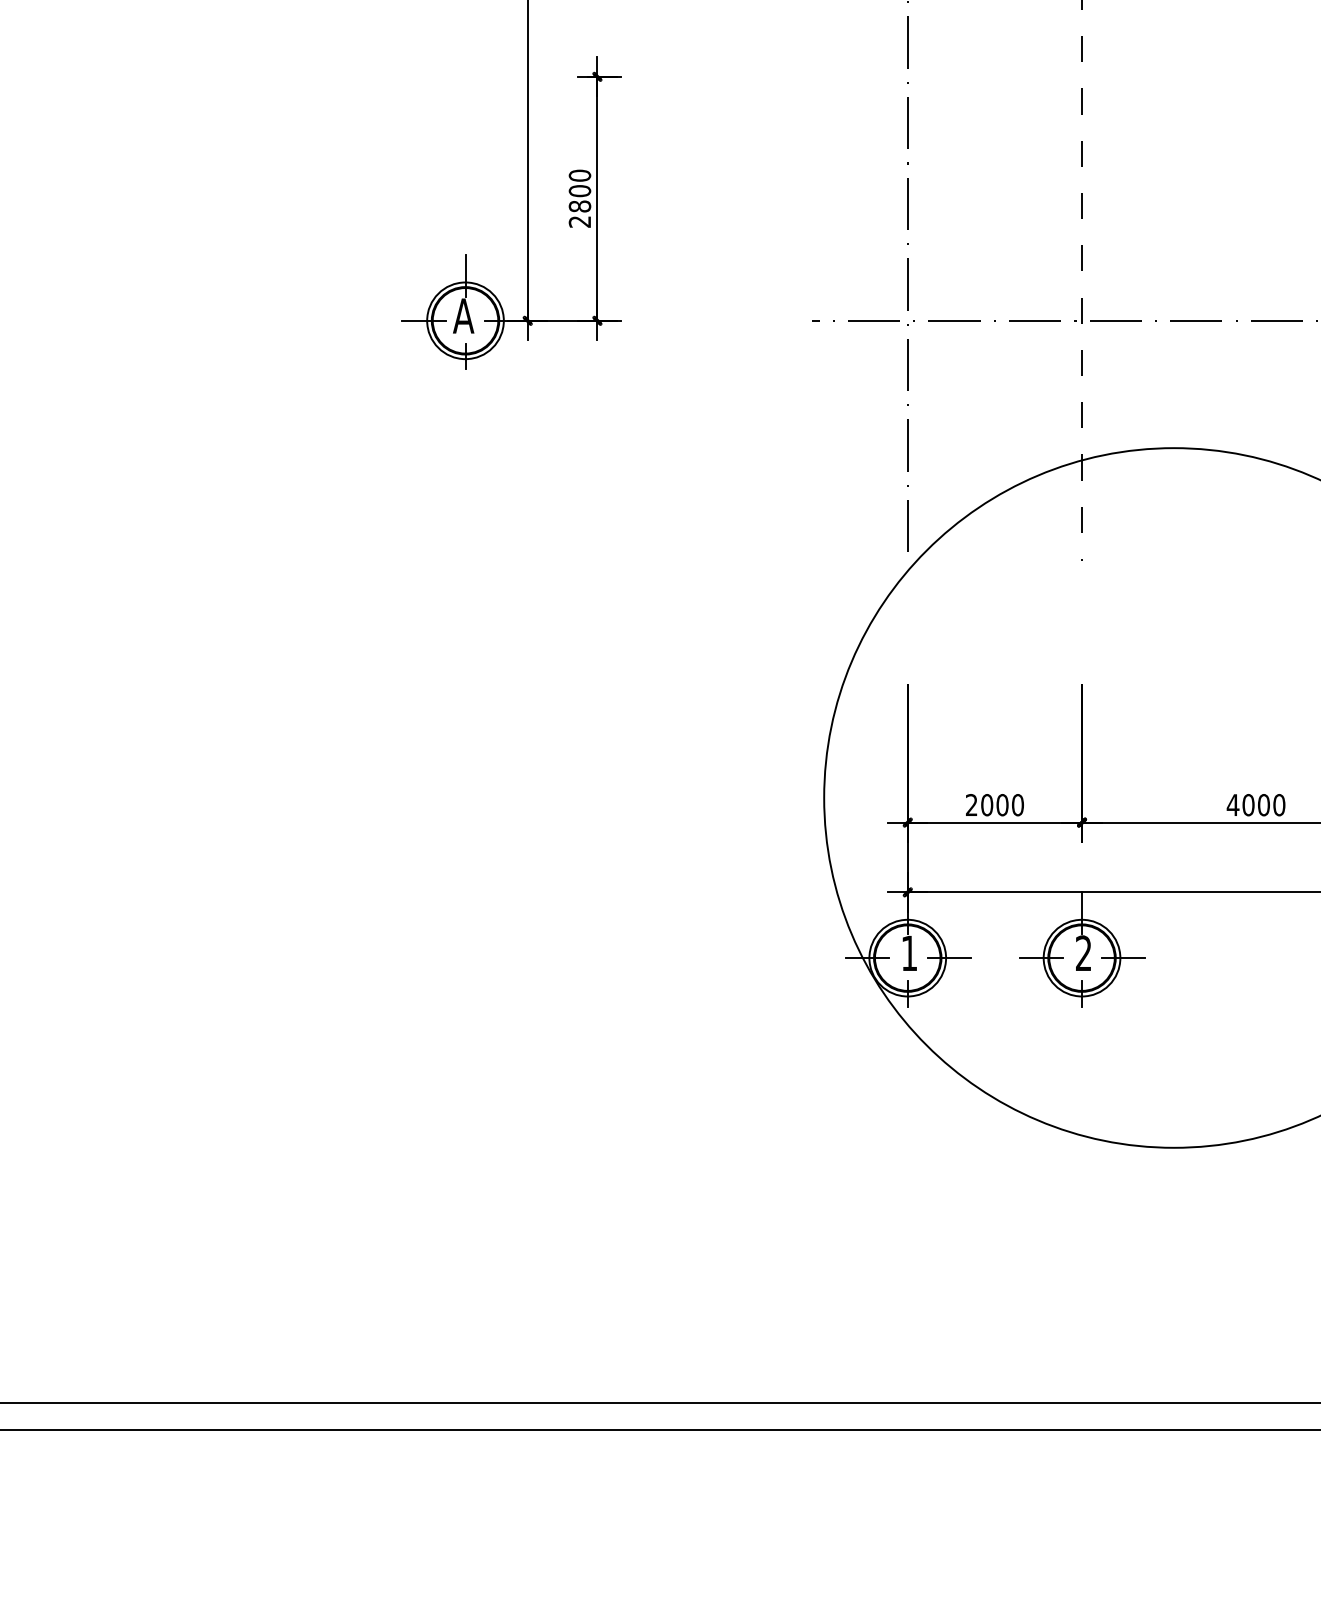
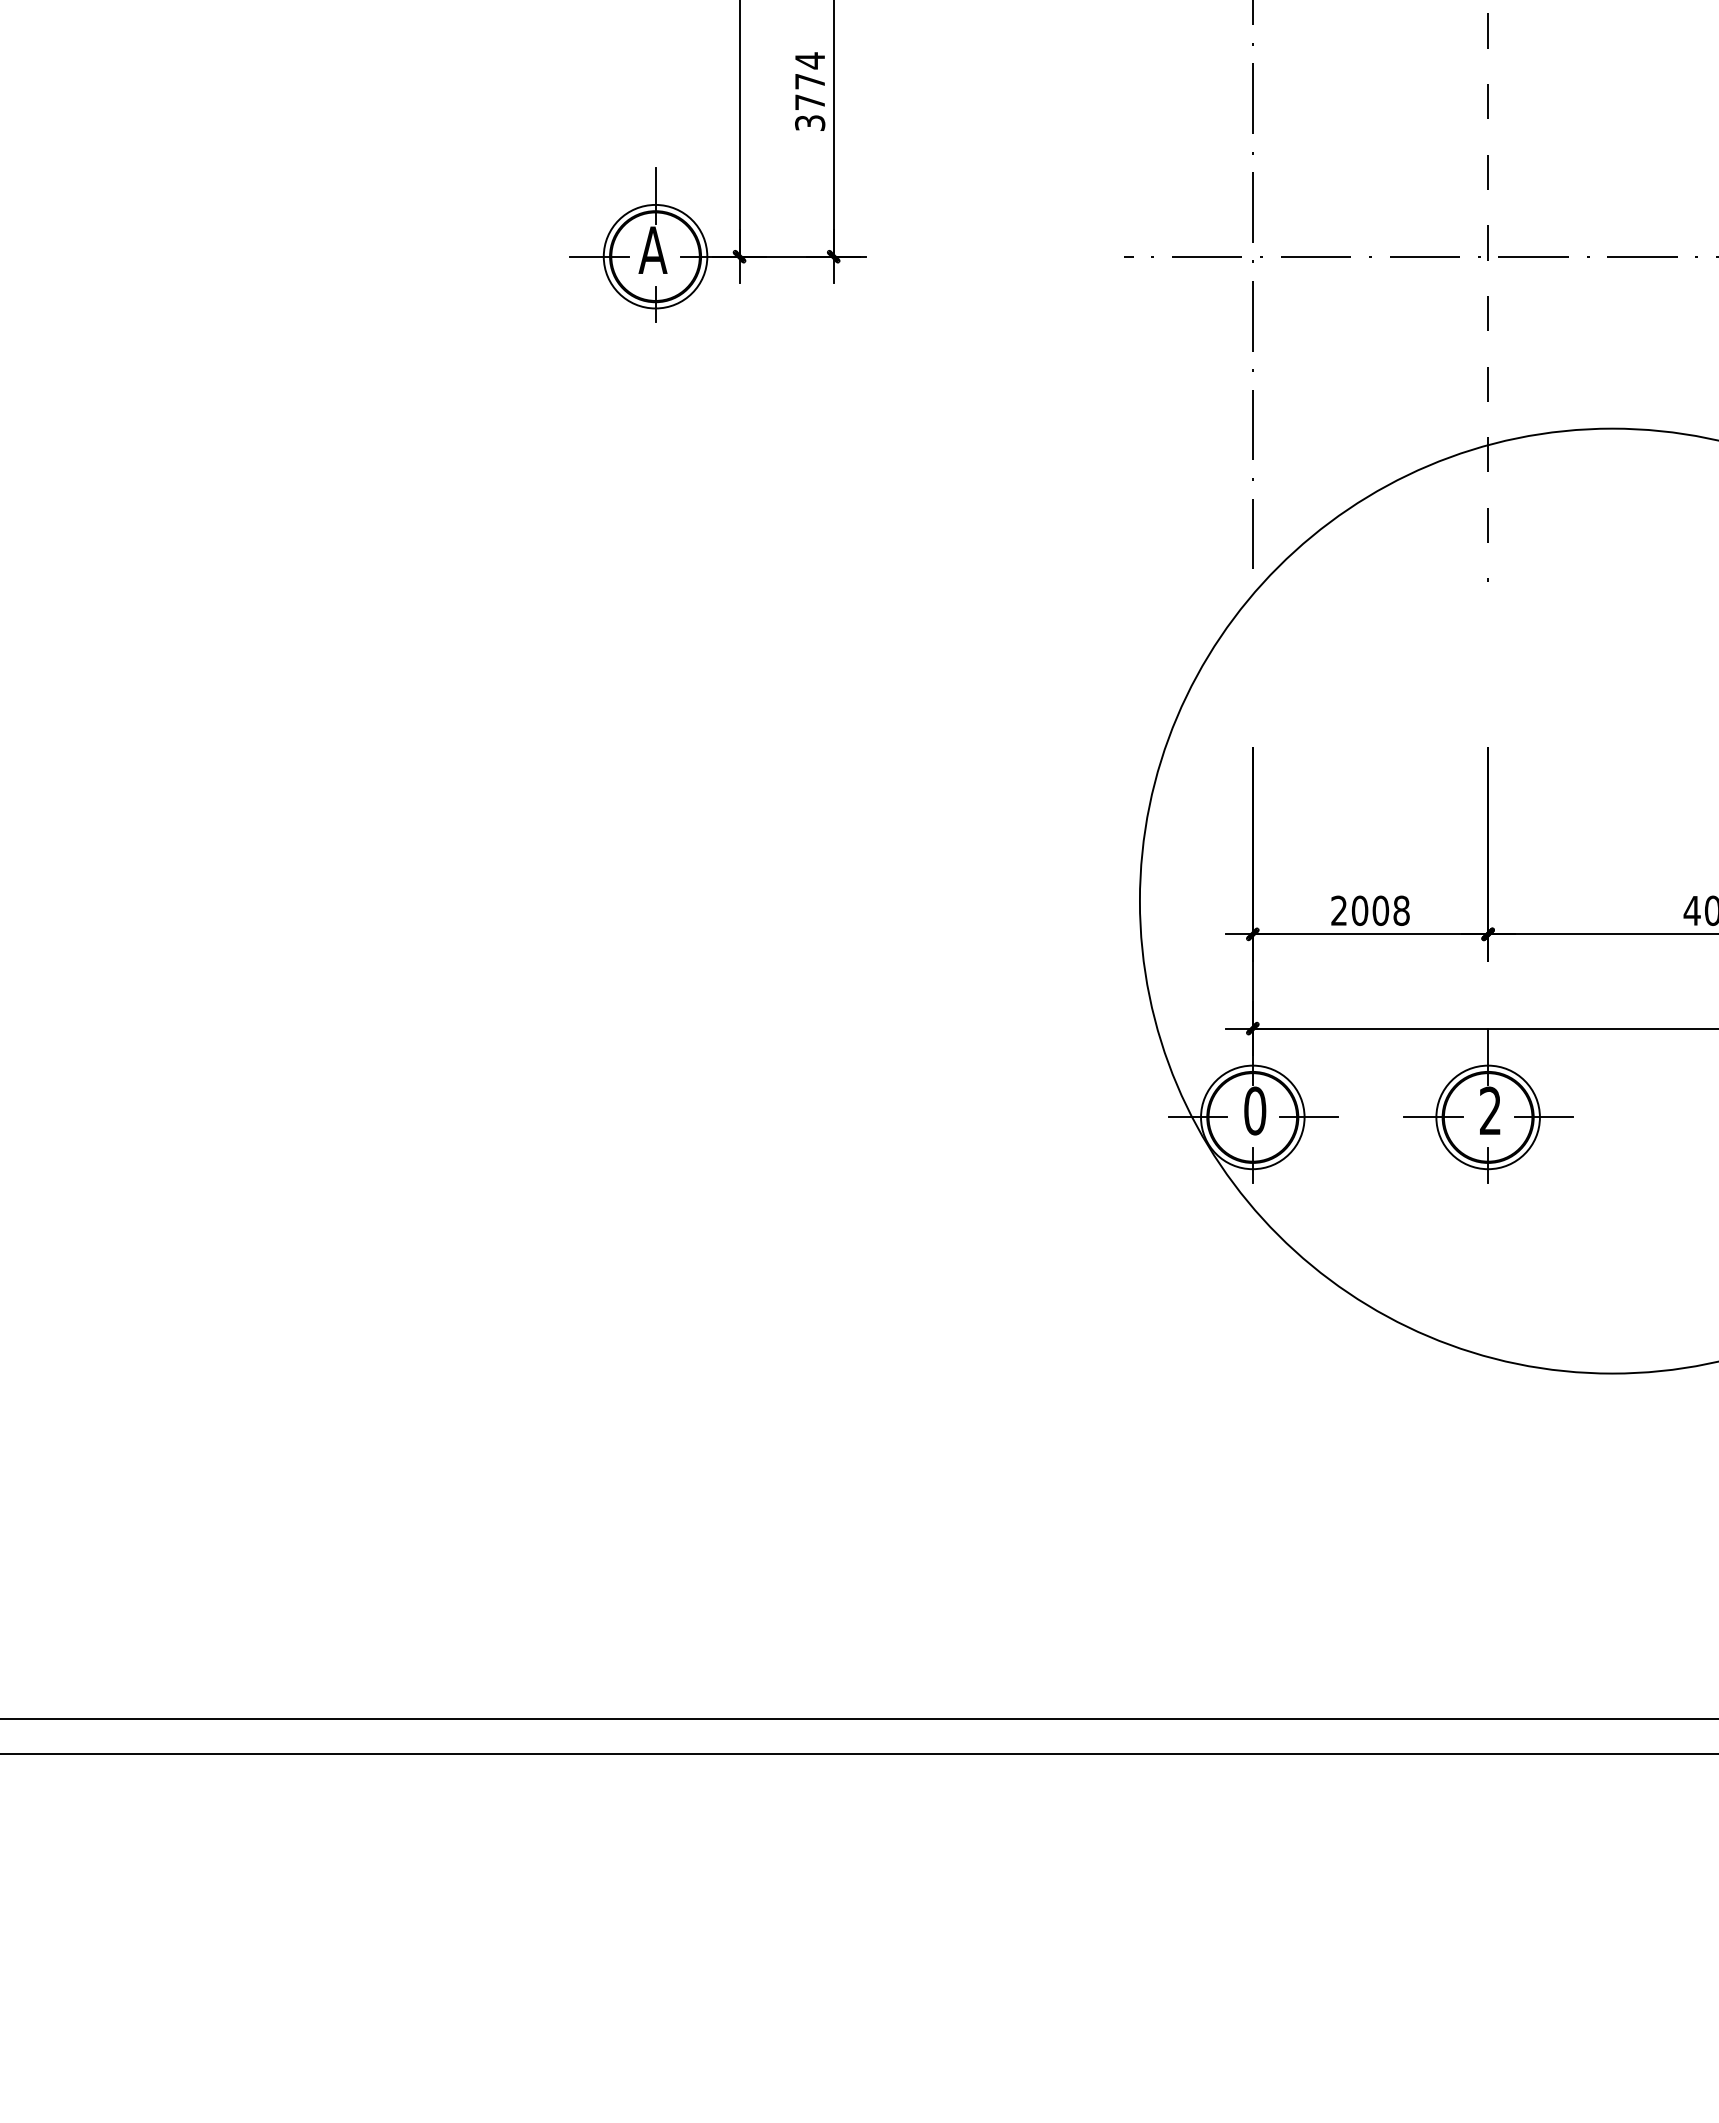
text: (579, 198) -> (809, 91), 2800 -> 3774
text: (1017, 805) -> (1401, 911), 2000 -> 2008
text: (909, 953) -> (1255, 1111), 1 -> 0

